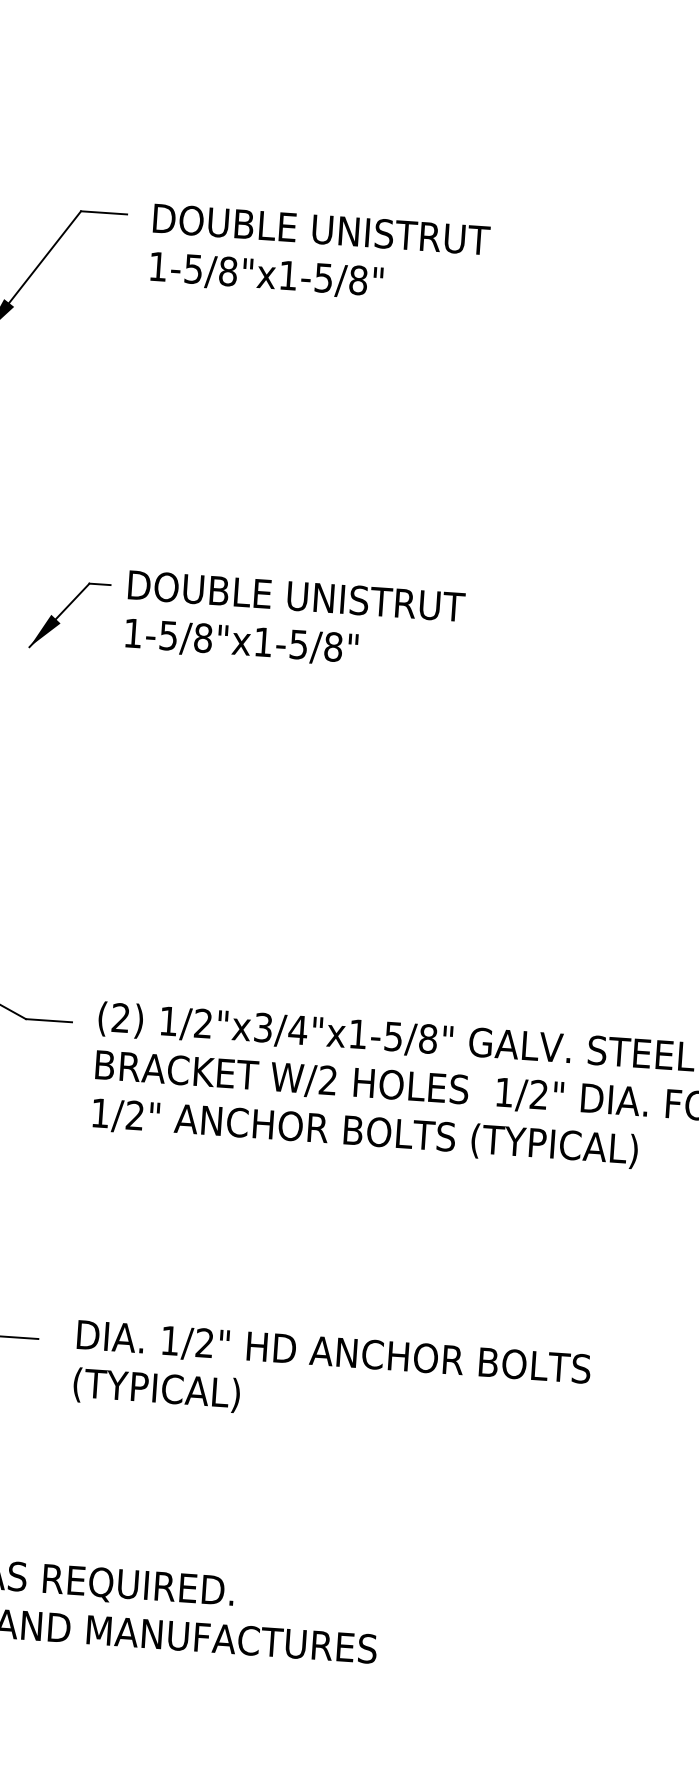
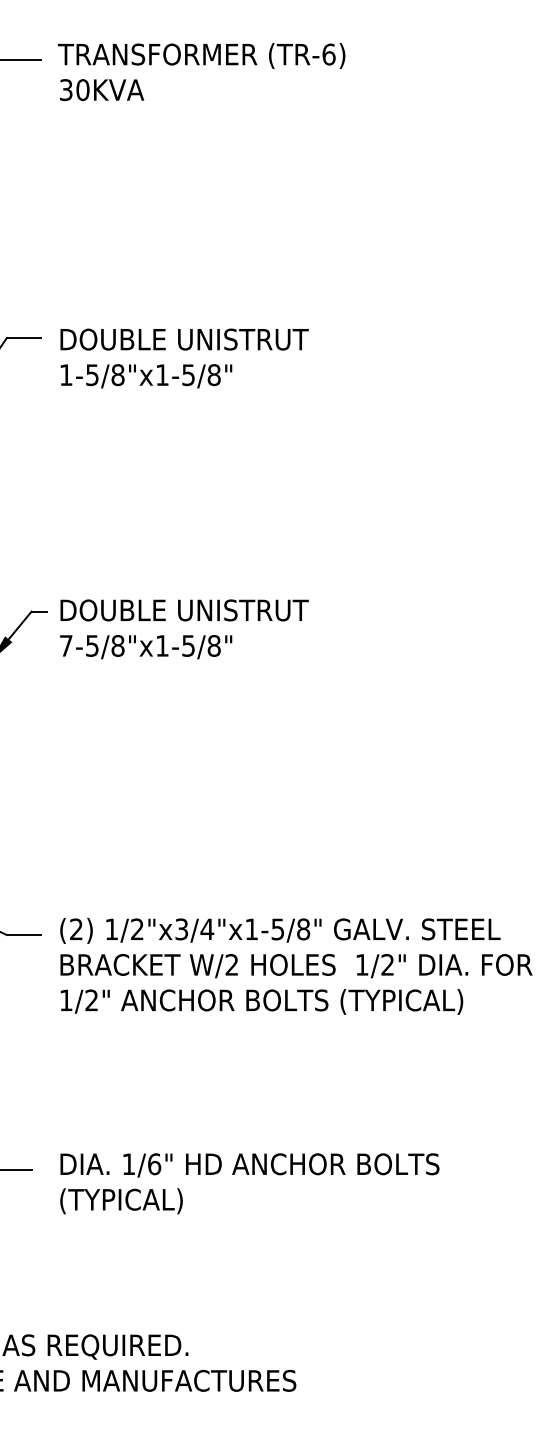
text: (133, 632) -> (66, 645), 1-5/8"x1-5/8" -> 7-5/8"x1-5/8"
text: (204, 1343) -> (154, 1164), 1/2" -> 1/6"

